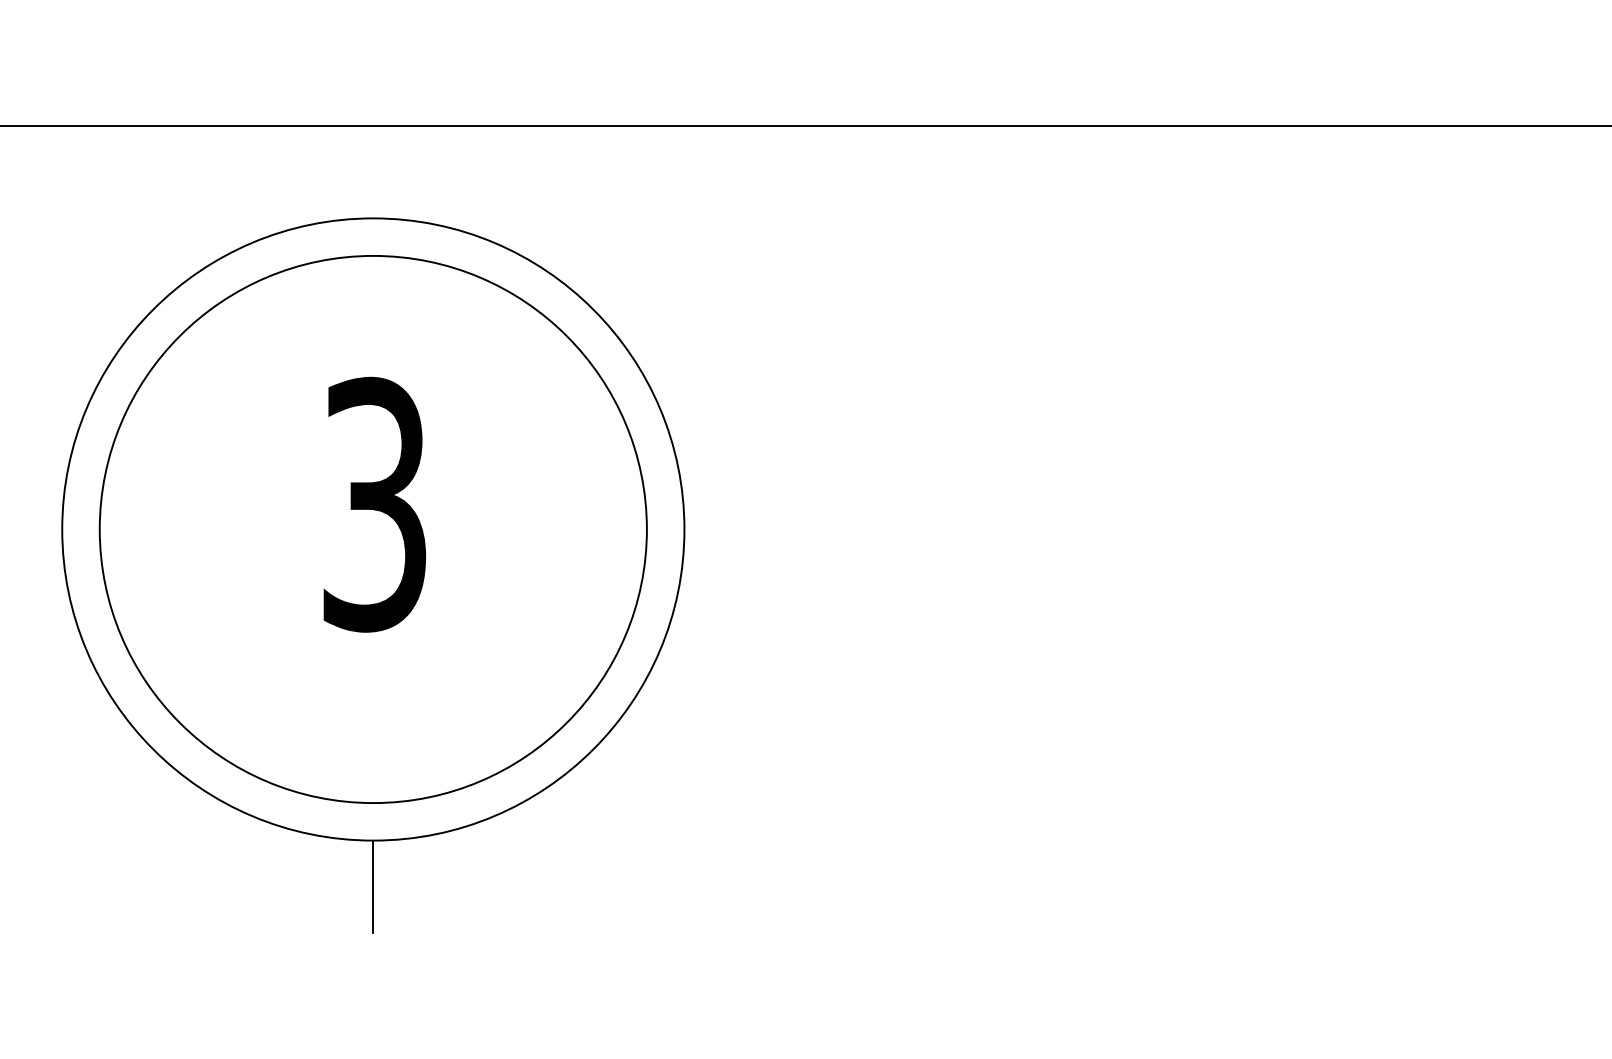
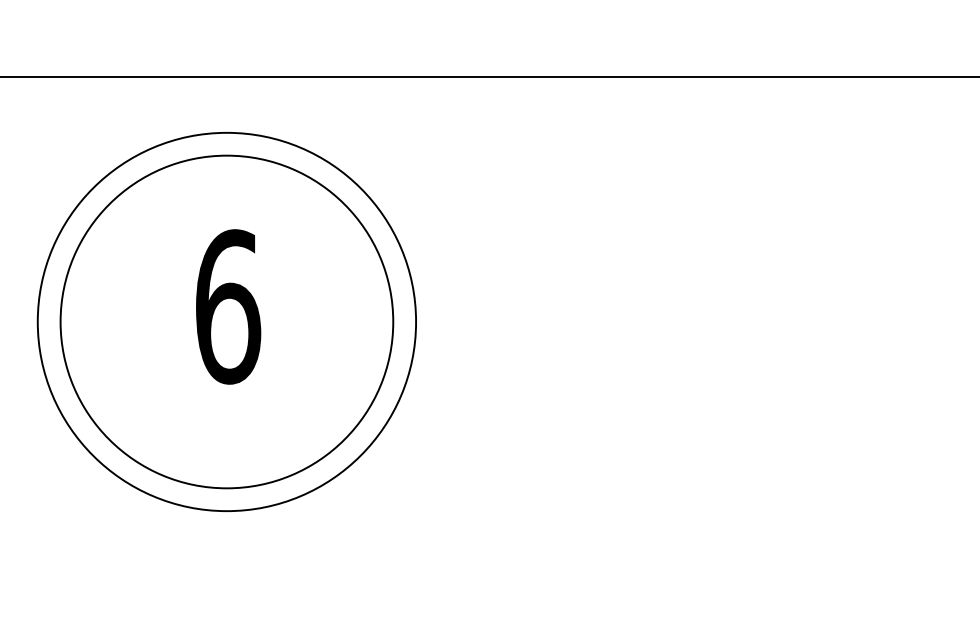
text: (375, 504) -> (228, 306), 3 -> 6
line: (372, 887) -> (226, 539), removed

